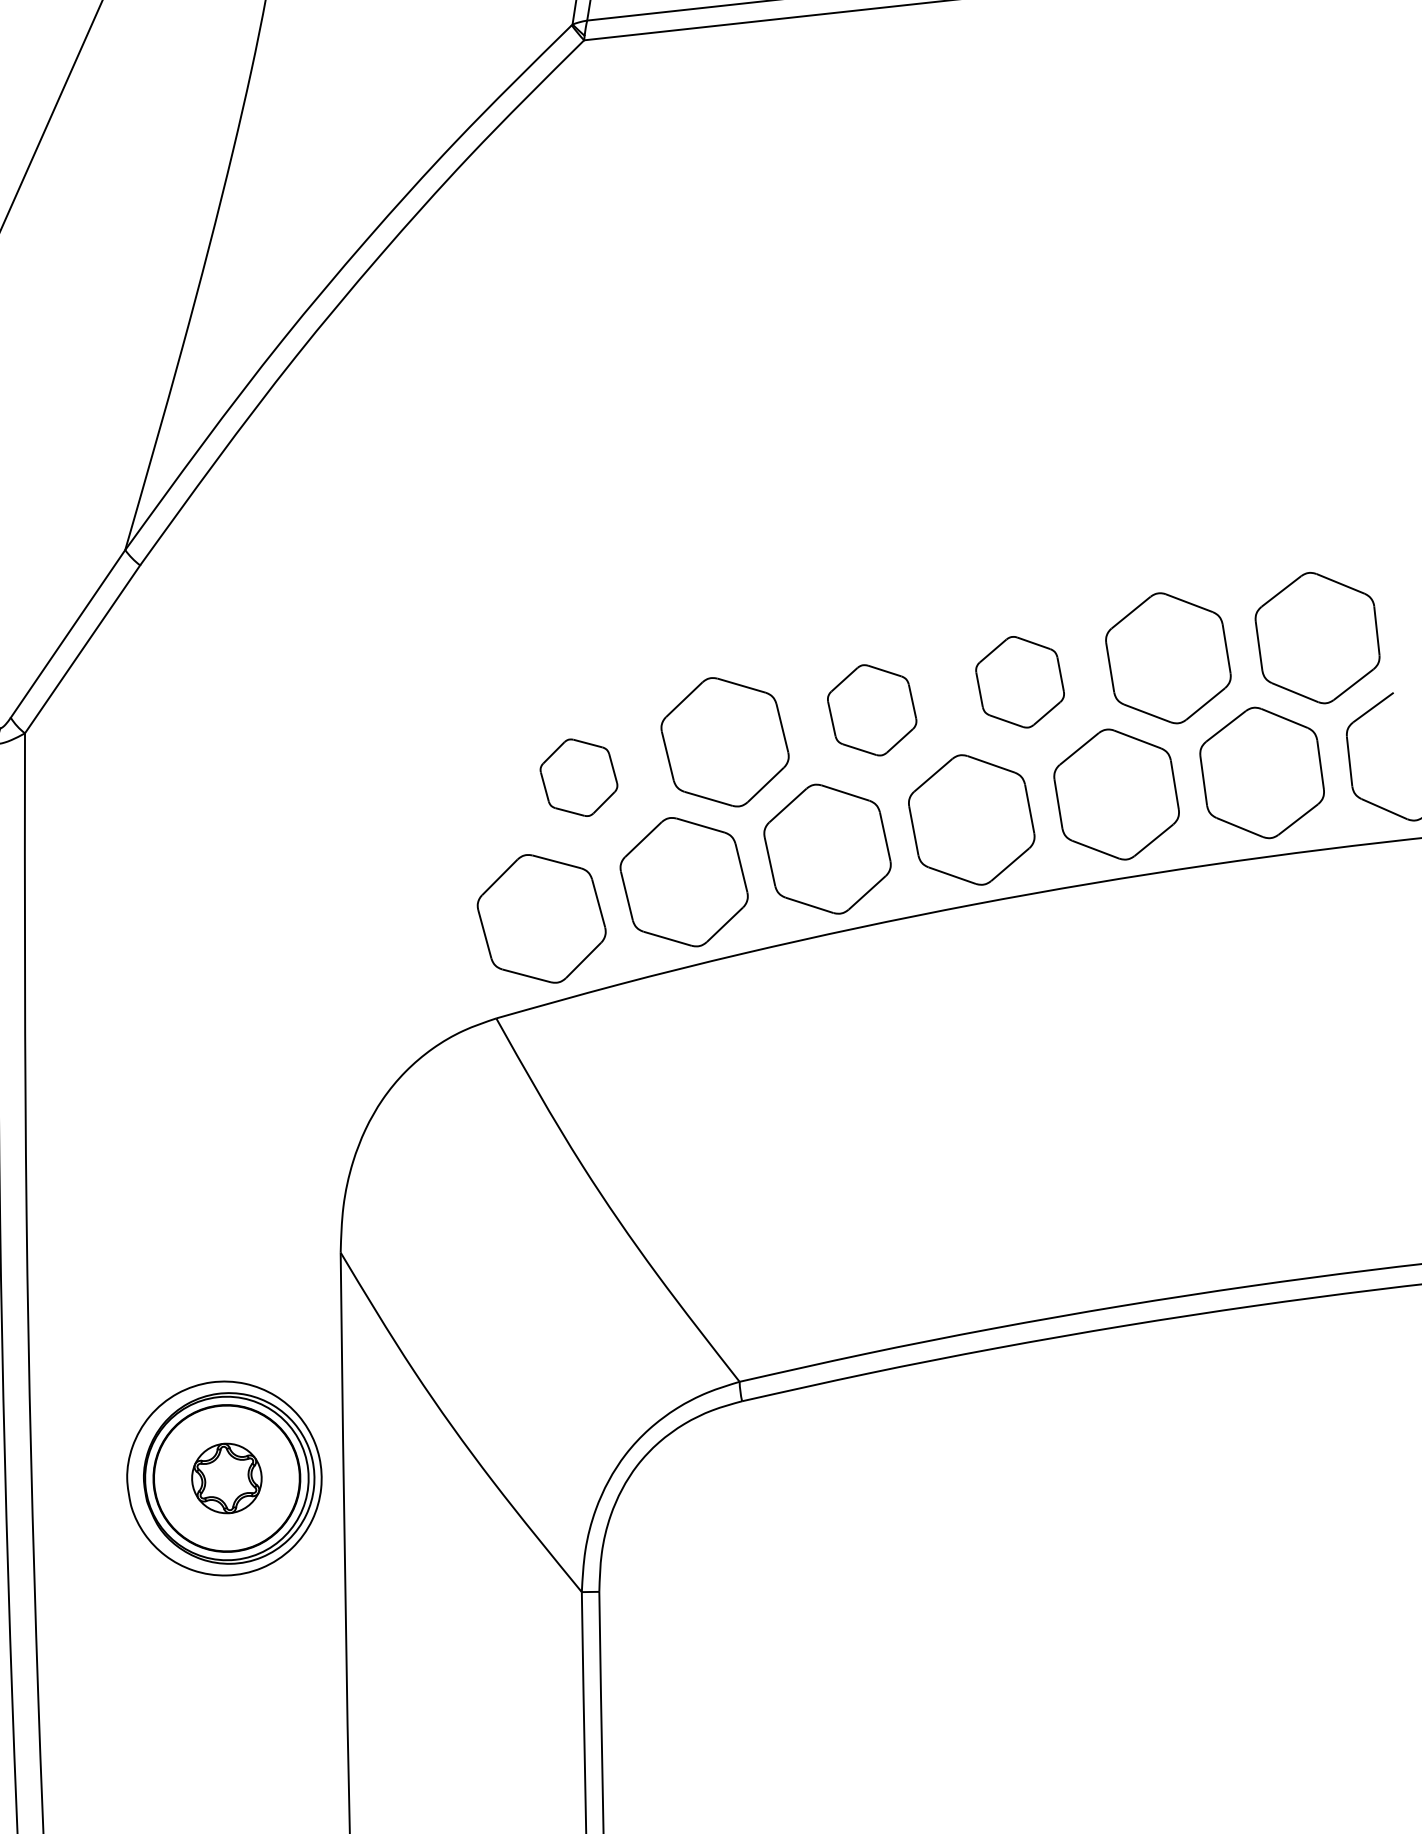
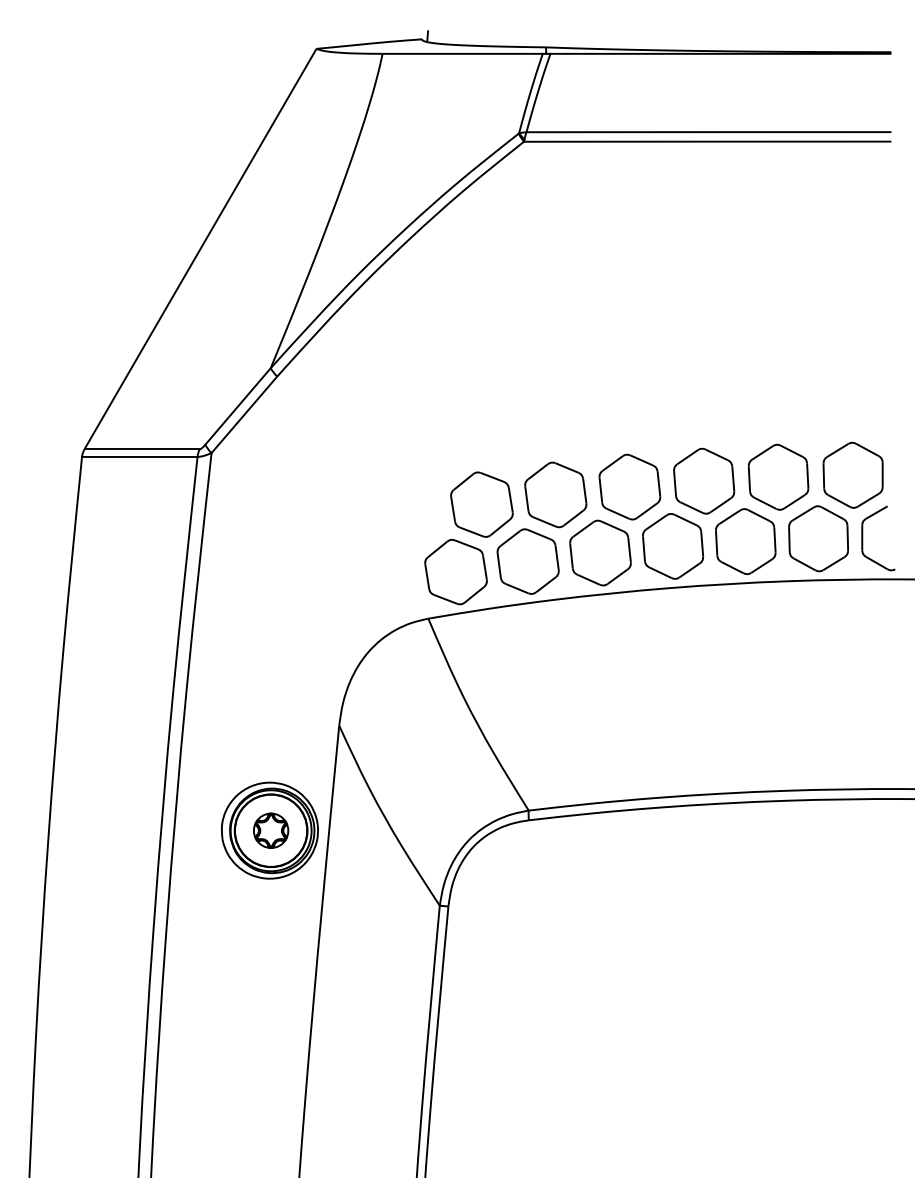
part: (1020, 680) -> (704, 480), size x1.43
part: (871, 709) -> (629, 486), size x1.43
part: (578, 777) -> (481, 504), size x1.67

